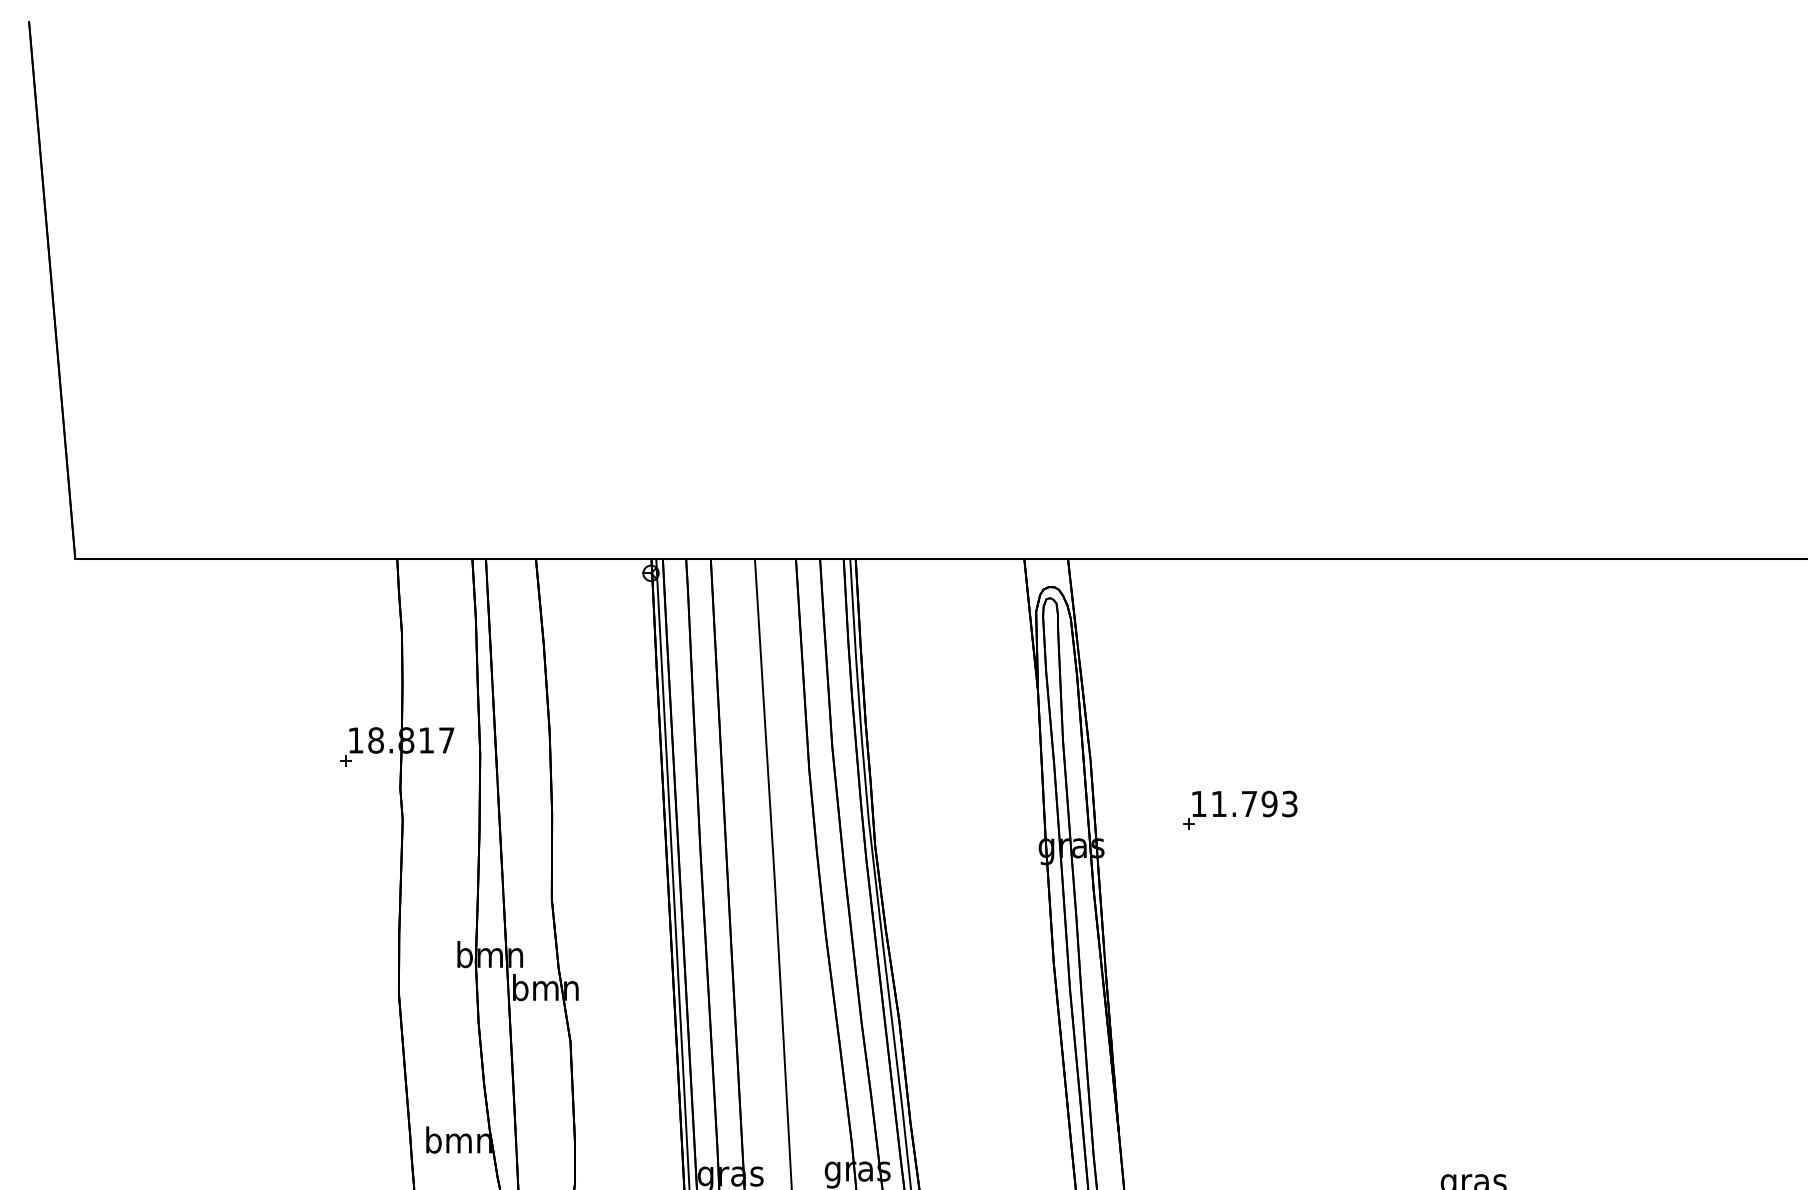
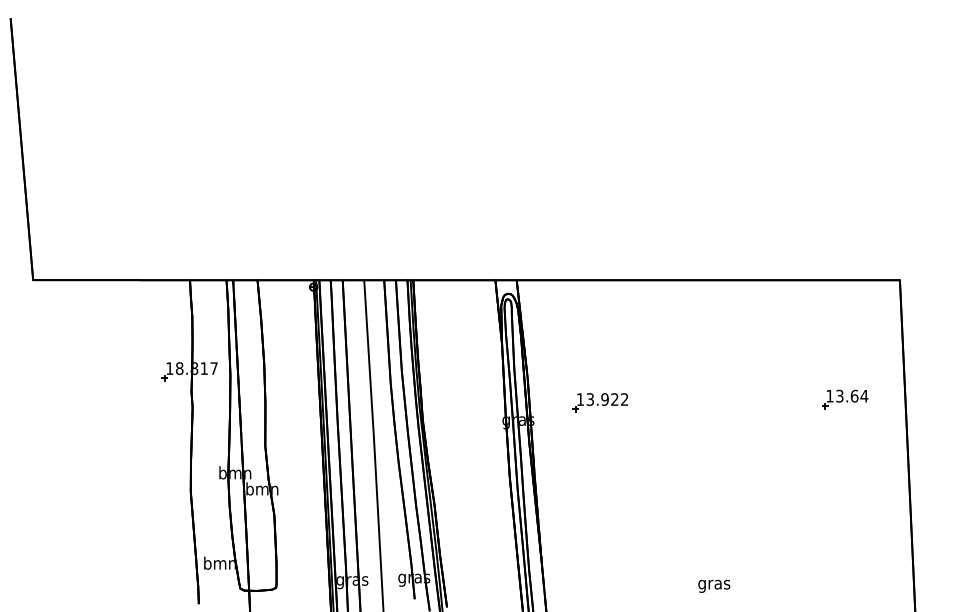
text: (1254, 803) -> (607, 399), 11.793 -> 13.922
part: (1743, 803) -> (845, 399), added

